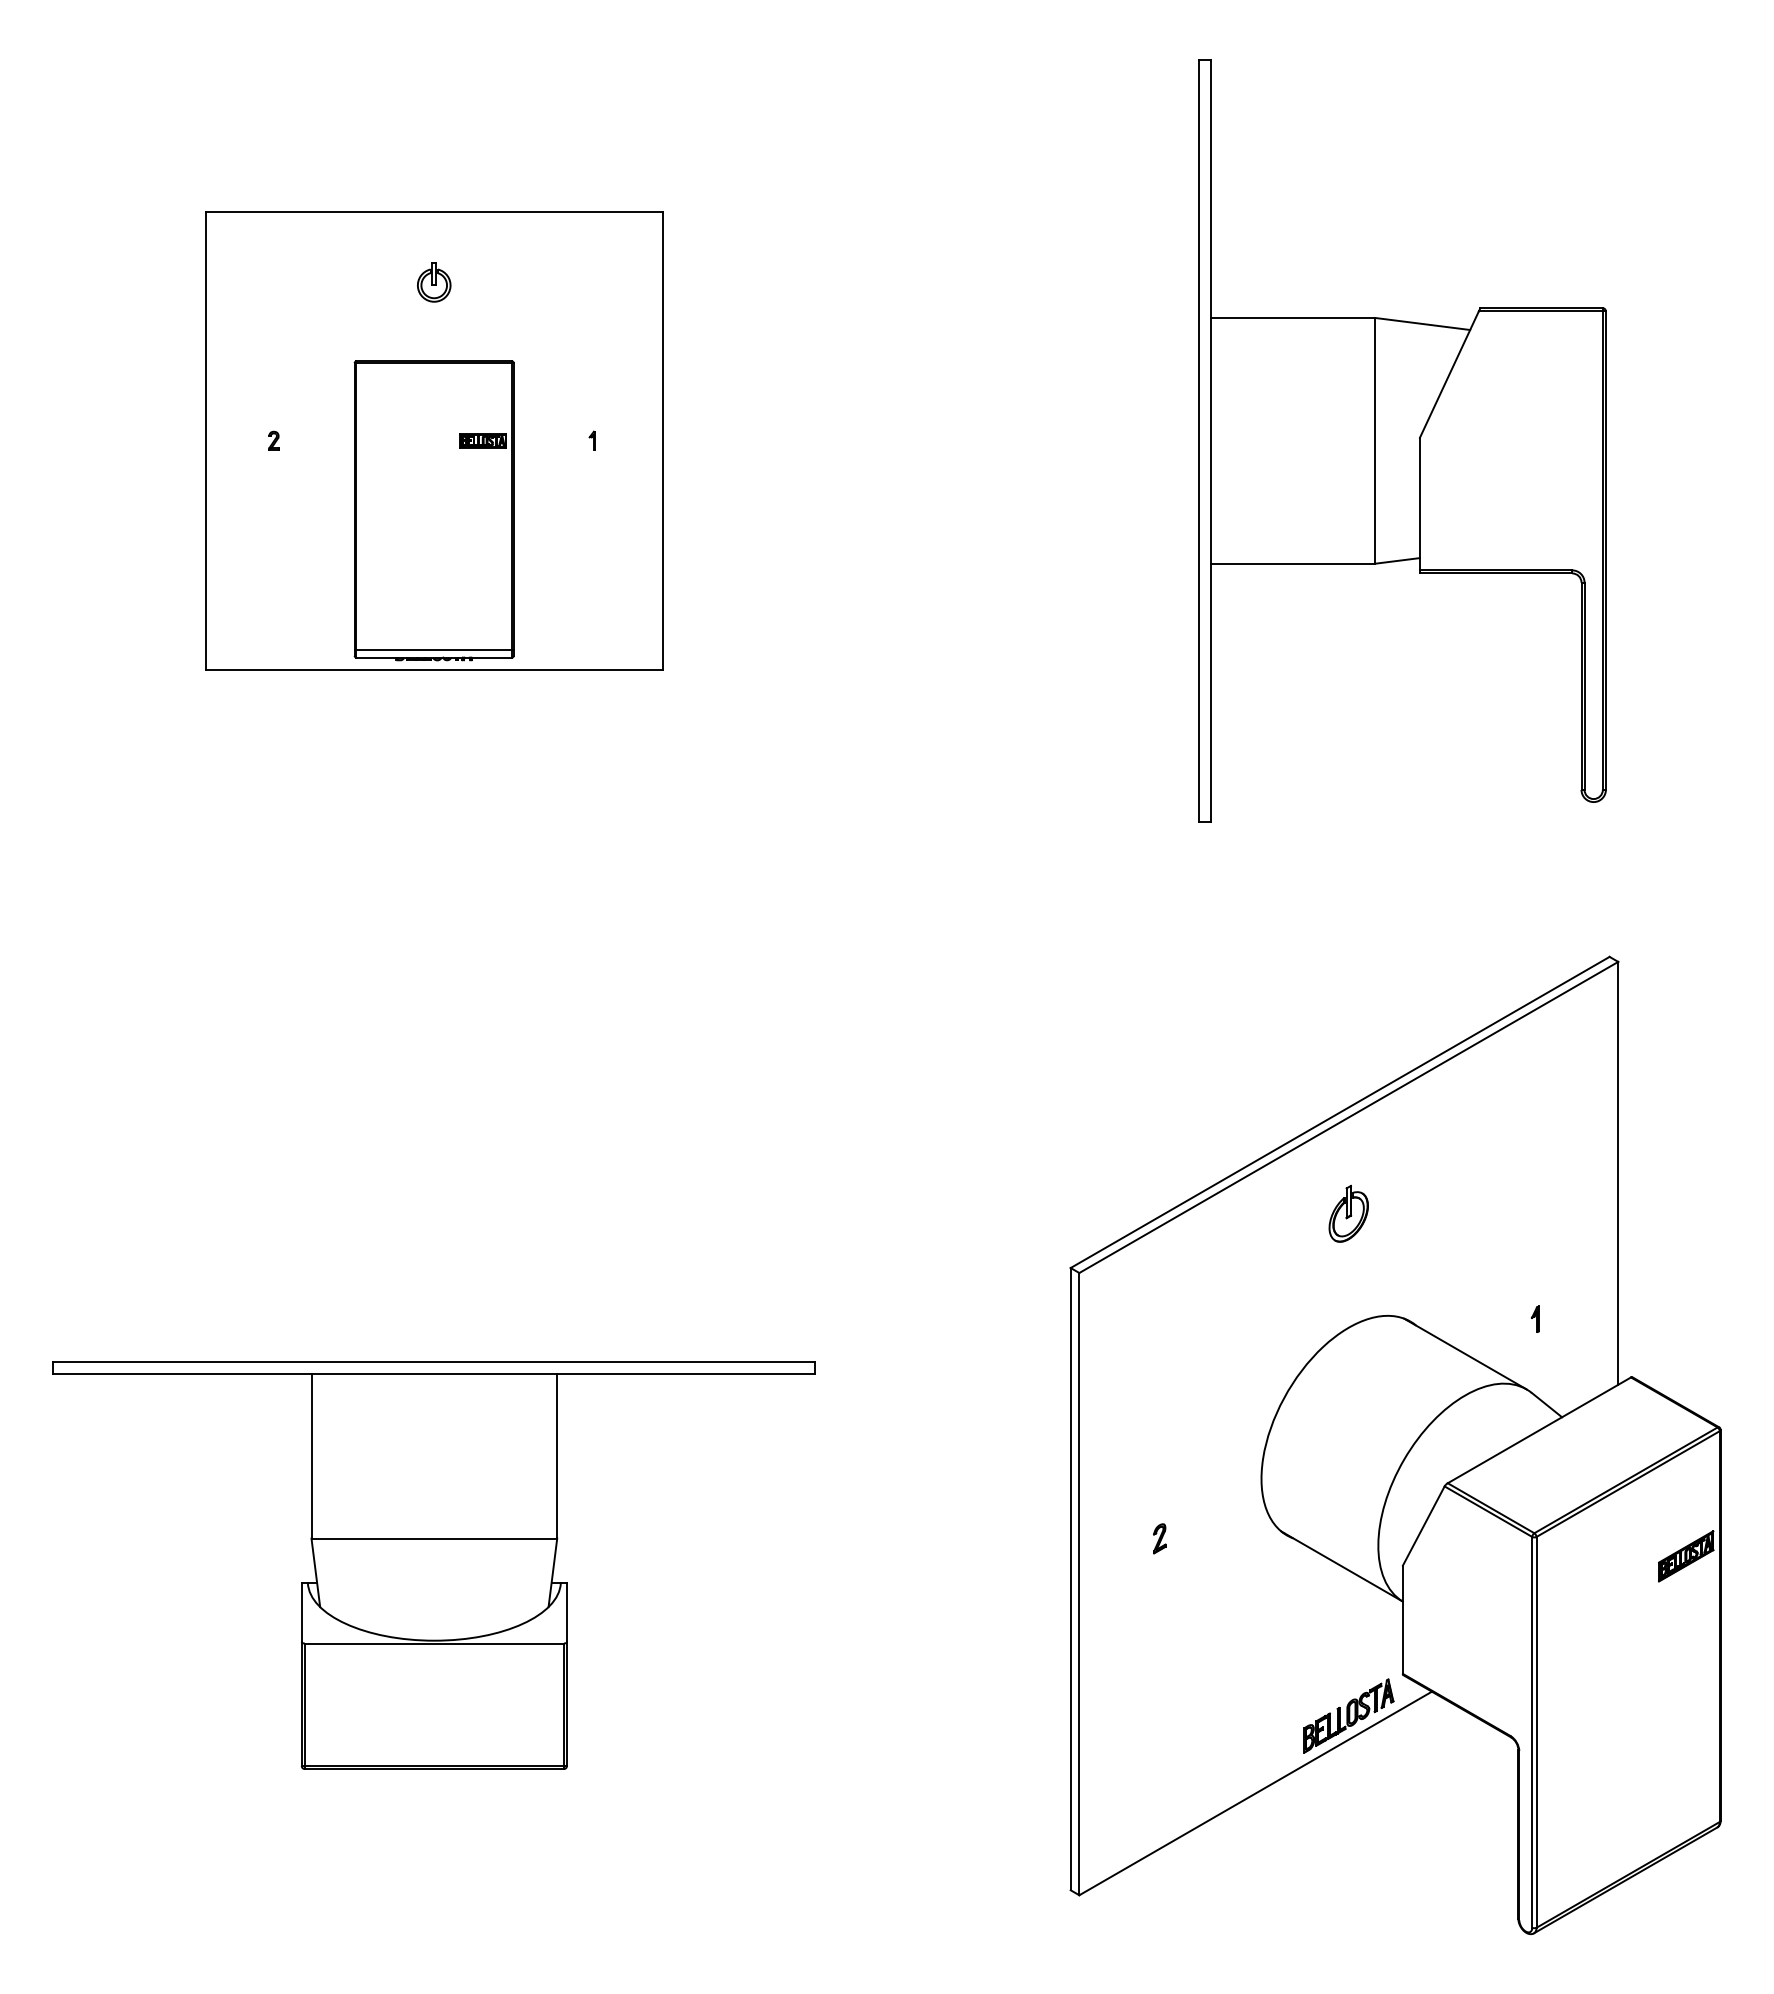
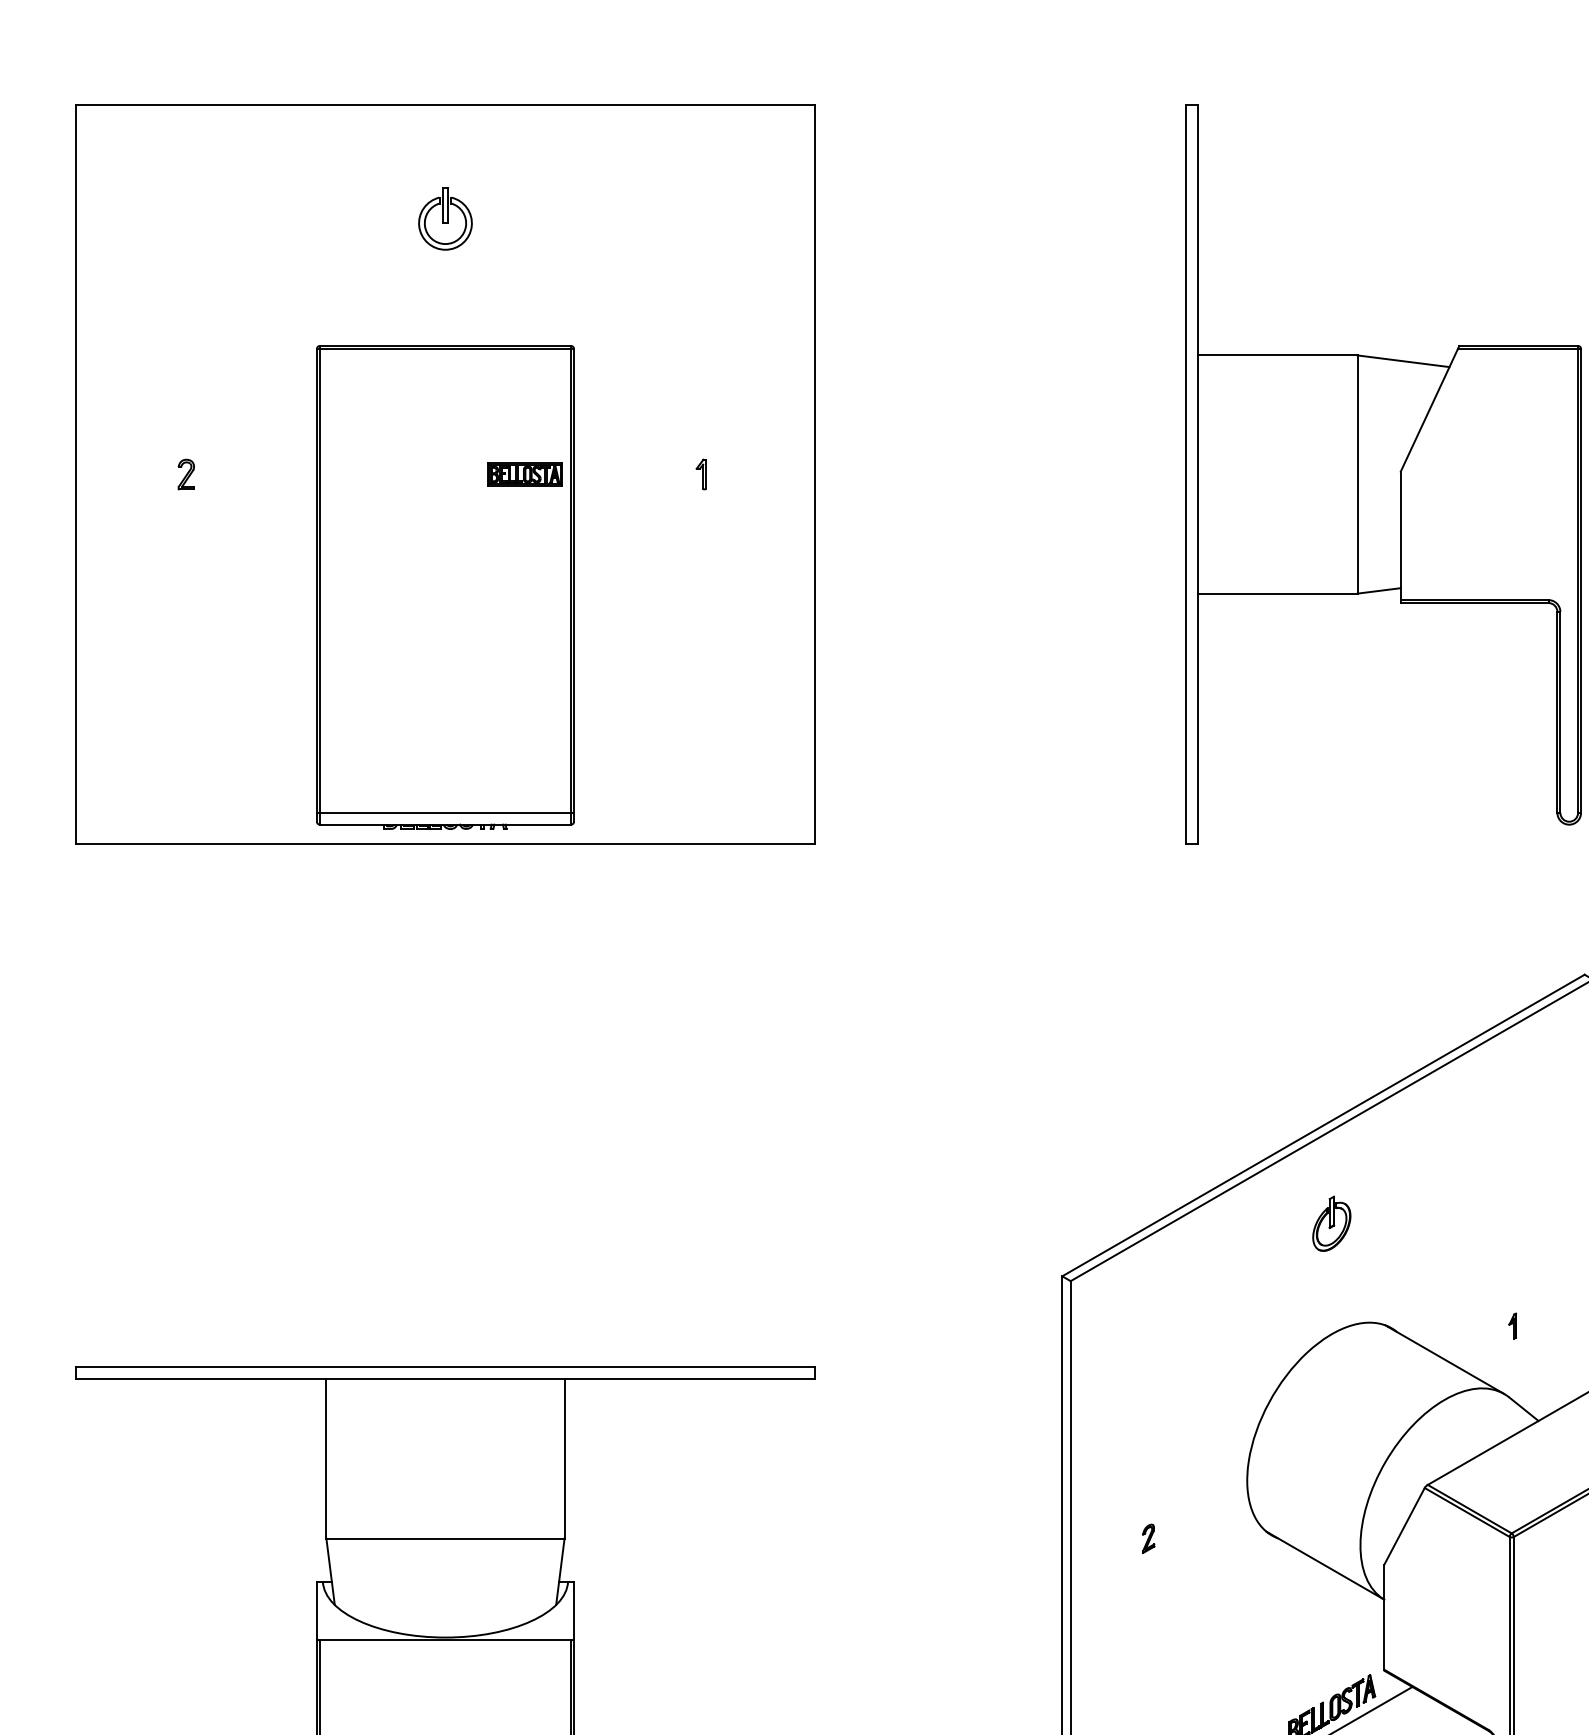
part: (433, 440) -> (444, 474), size x1.67

